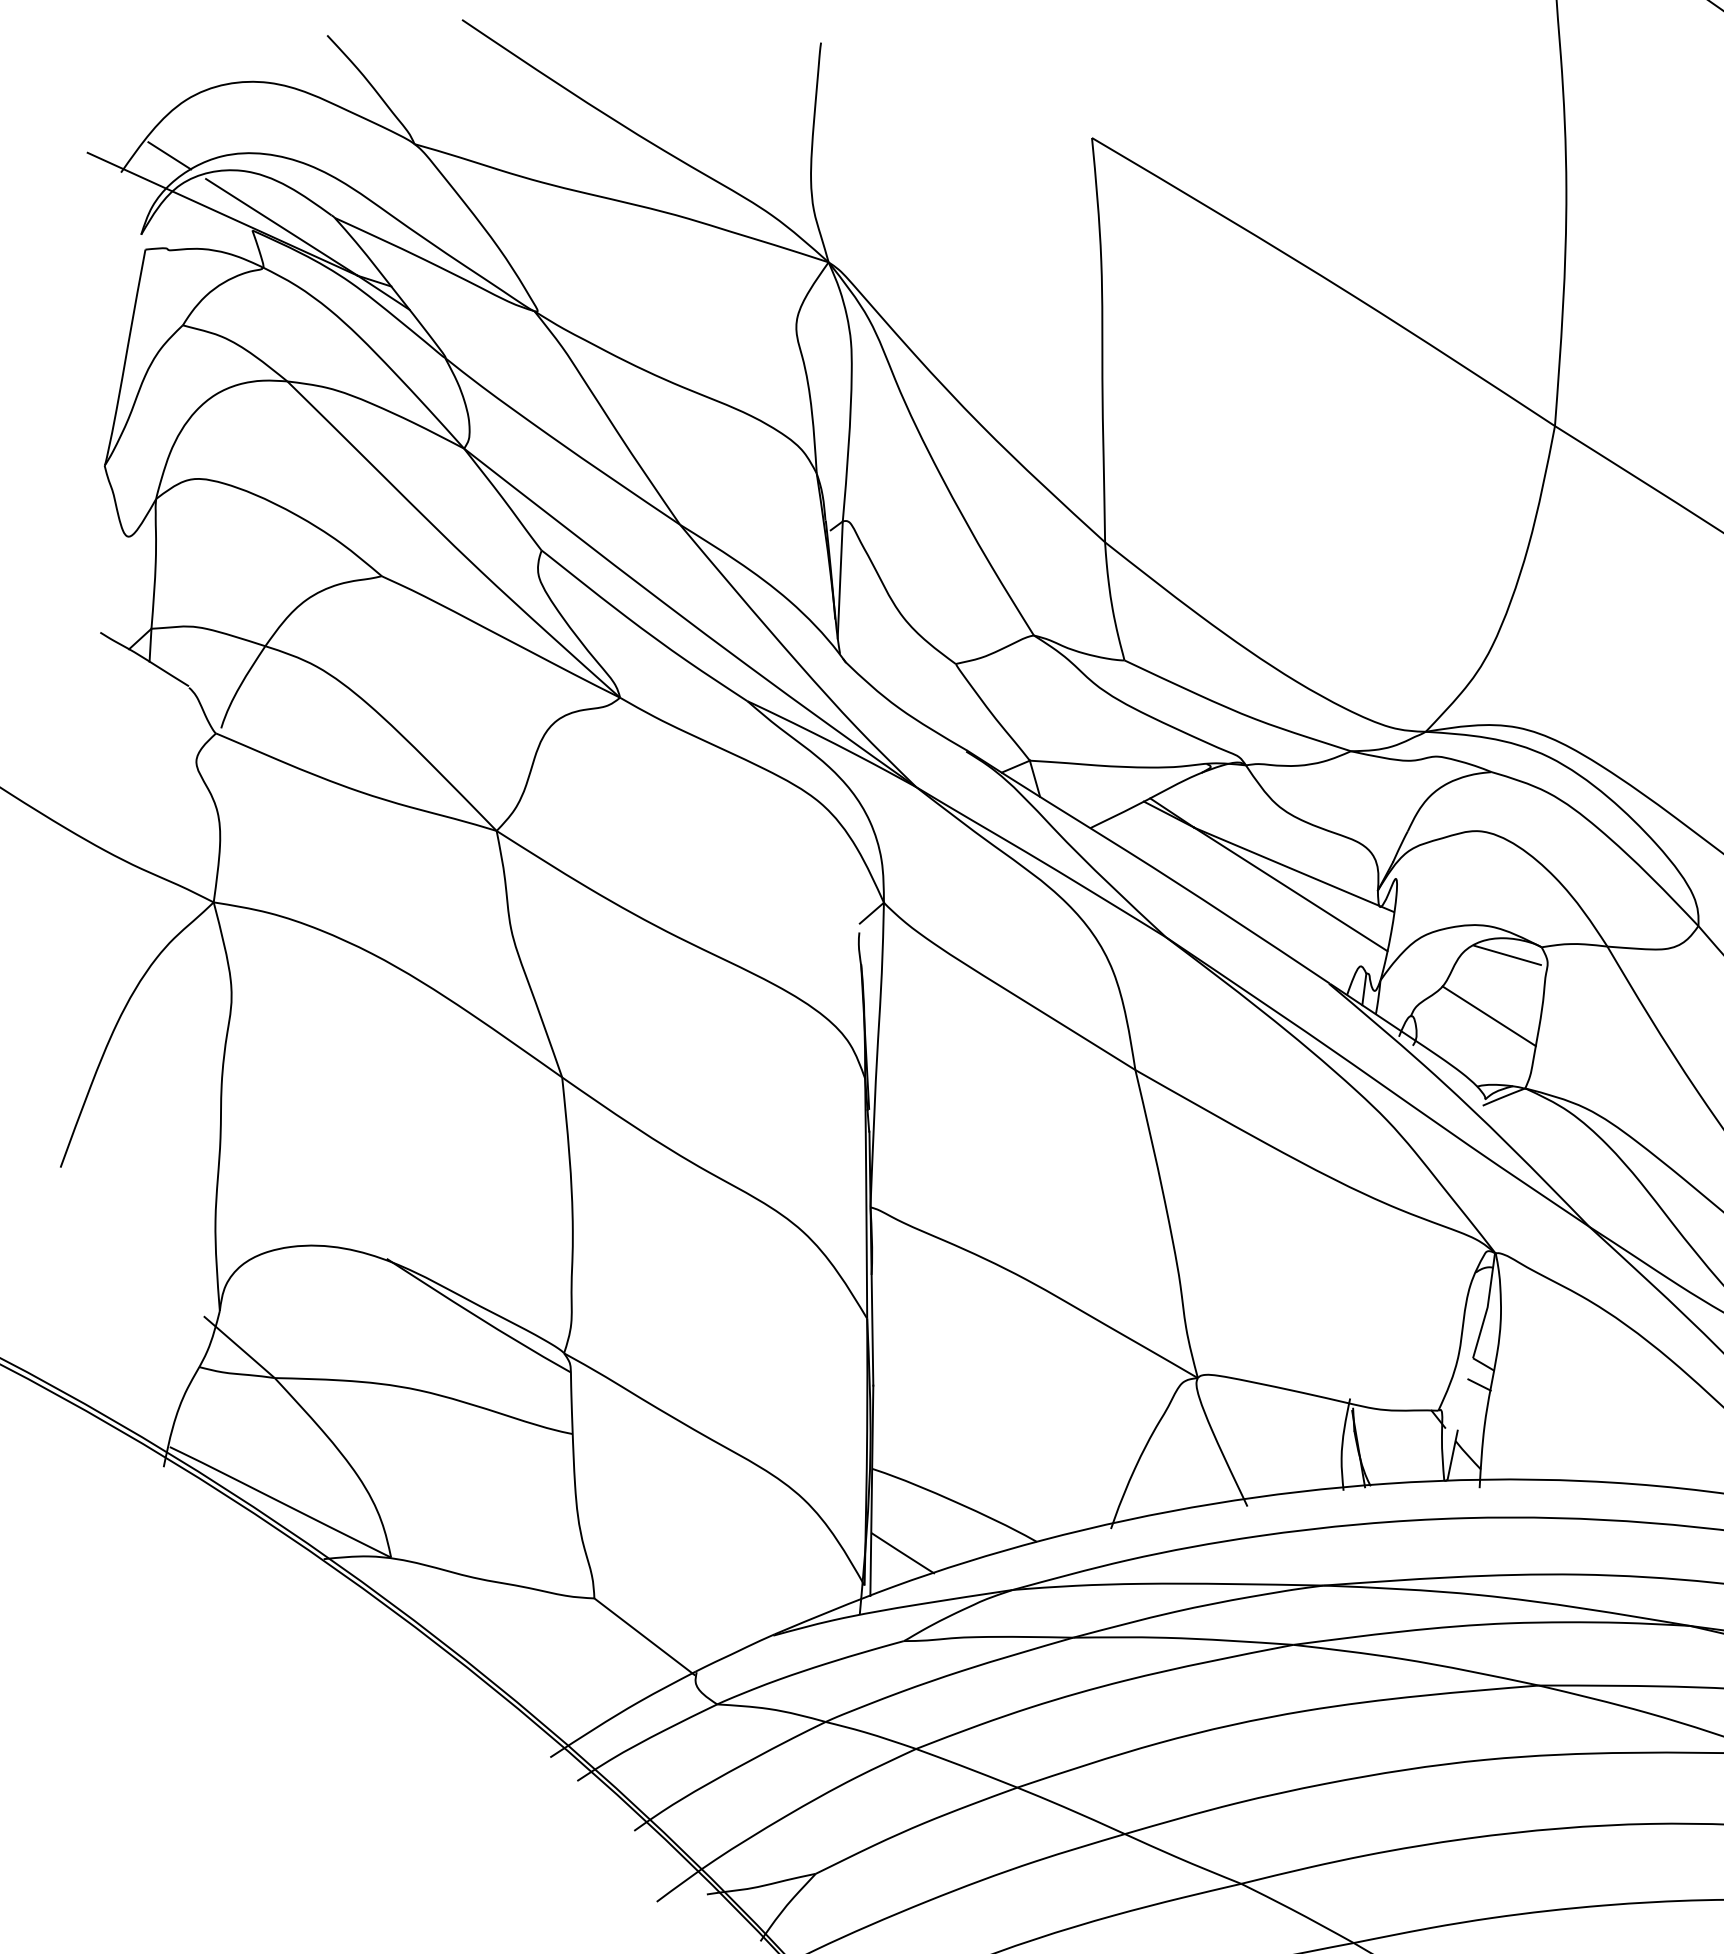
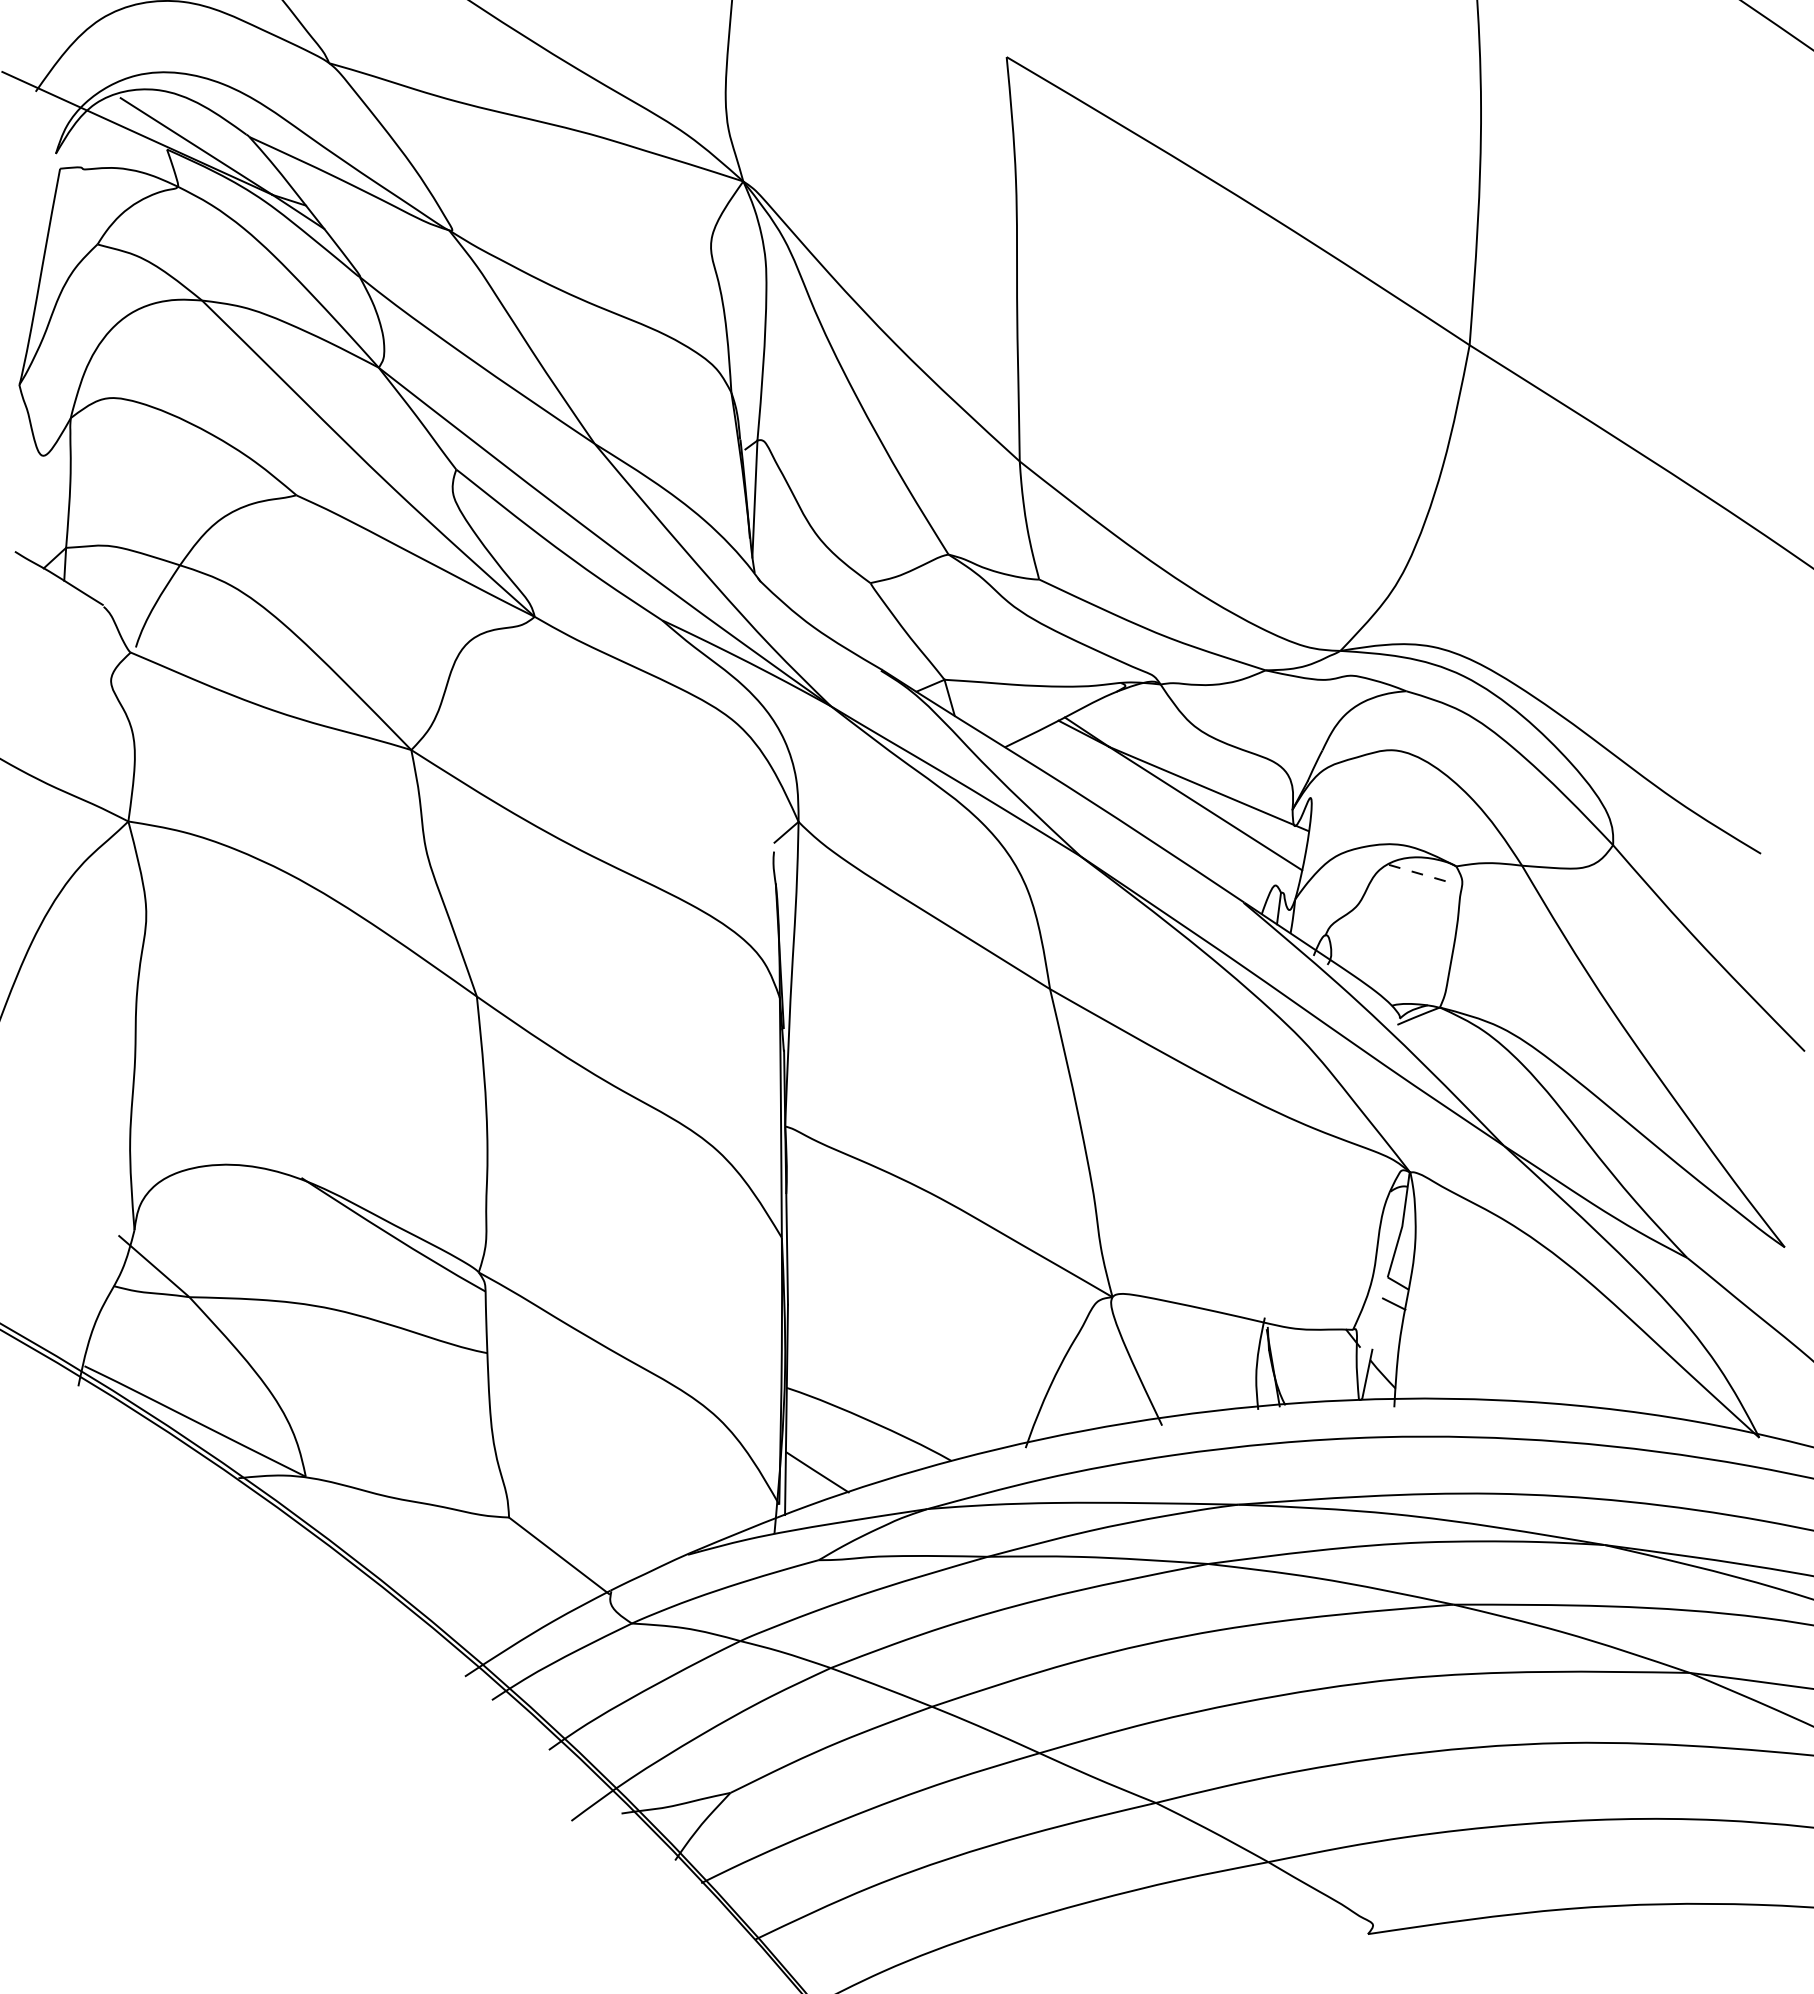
line: (169, 155) -> (84, 74), removed
line: (1507, 955) -> (1422, 874), solid -> dashed
line: (1488, 1016) -> (1403, 935), removed

